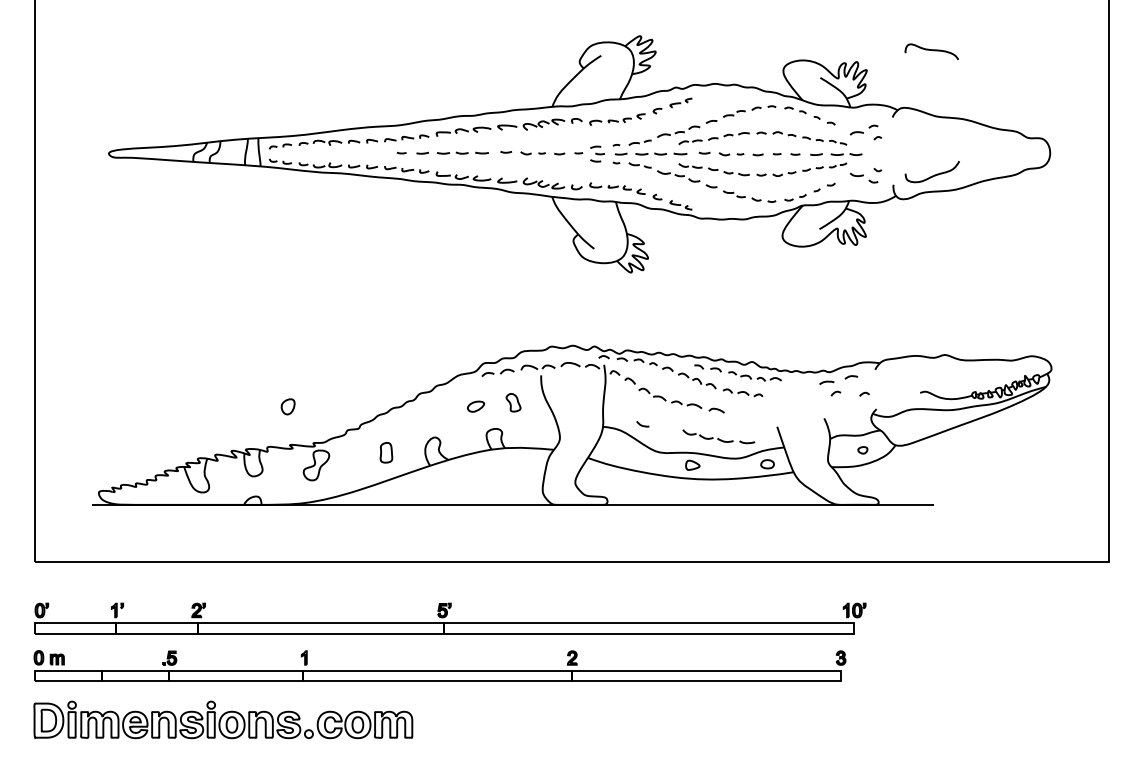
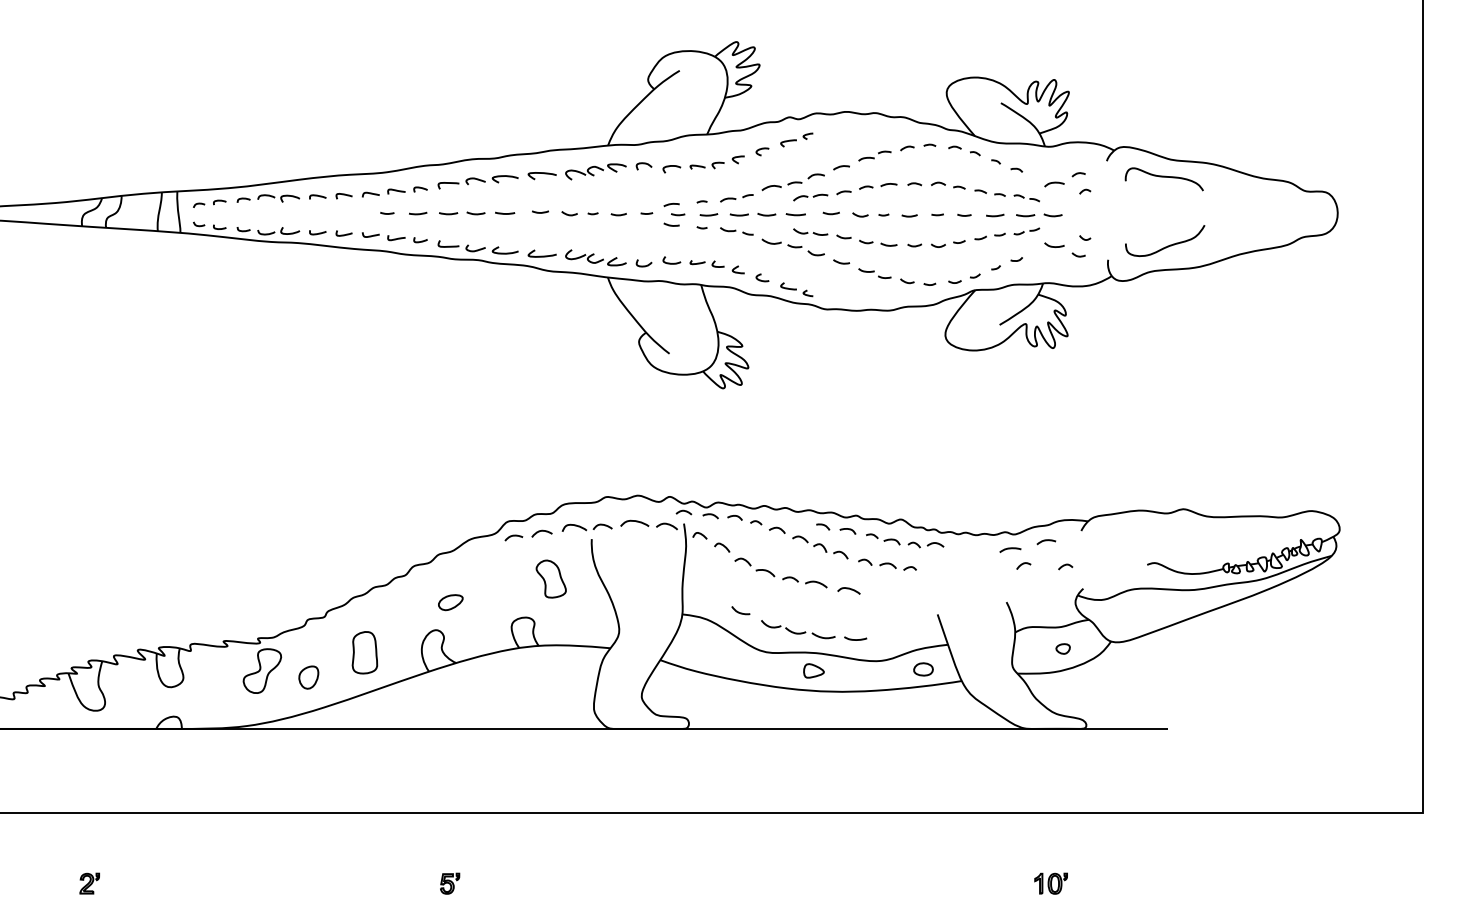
curve: (931, 50) -> (1163, 177), moved
part: (513, 402) -> (551, 578), size x1.43
part: (287, 406) -> (307, 677), moved
part: (475, 406) -> (450, 602), moved
part: (718, 436) -> (813, 630), moved
part: (386, 452) -> (365, 652), size x1.43

